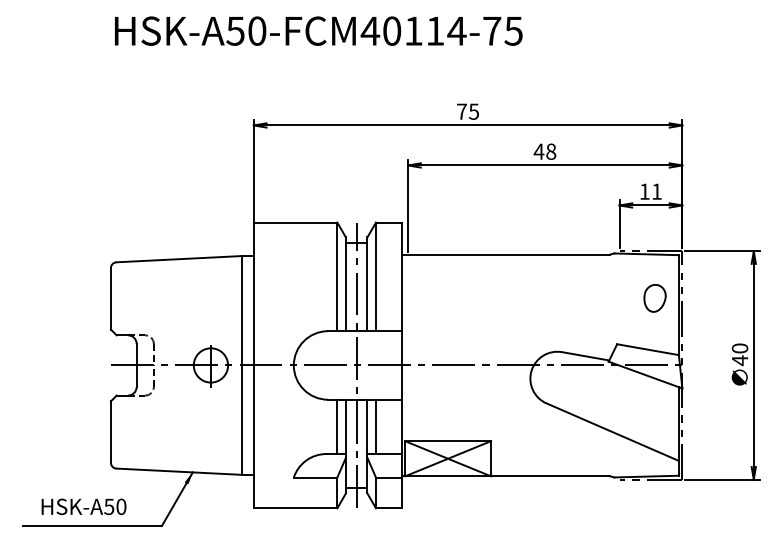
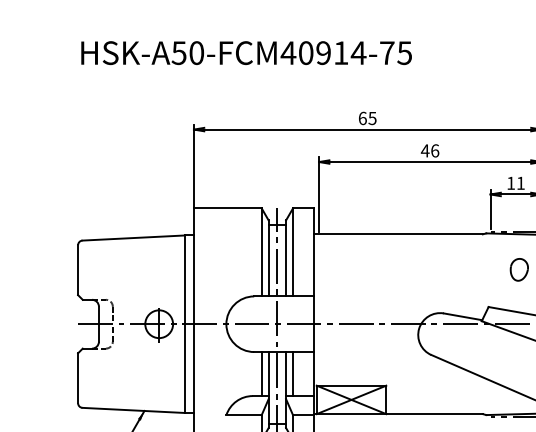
text: (413, 30) -> (323, 52), HSK-A50-FCM40114-75 -> HSK-A50-FCM40914-75
text: (462, 111) -> (363, 118), 75 -> 65
text: (551, 151) -> (435, 150), 48 -> 46

